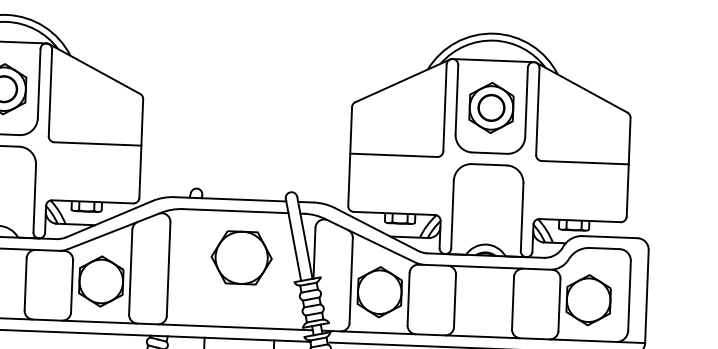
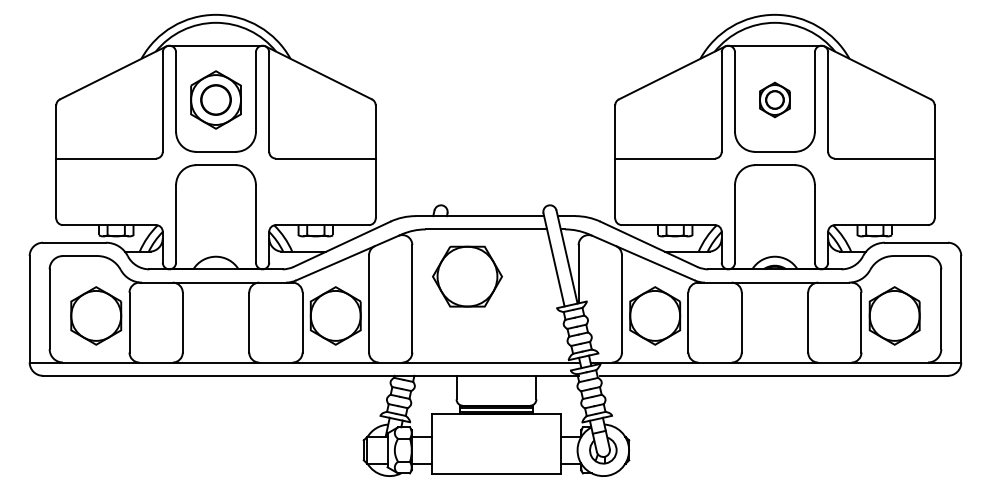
part: (491, 107) -> (774, 99), size x0.6
part: (241, 257) -> (467, 276), moved

